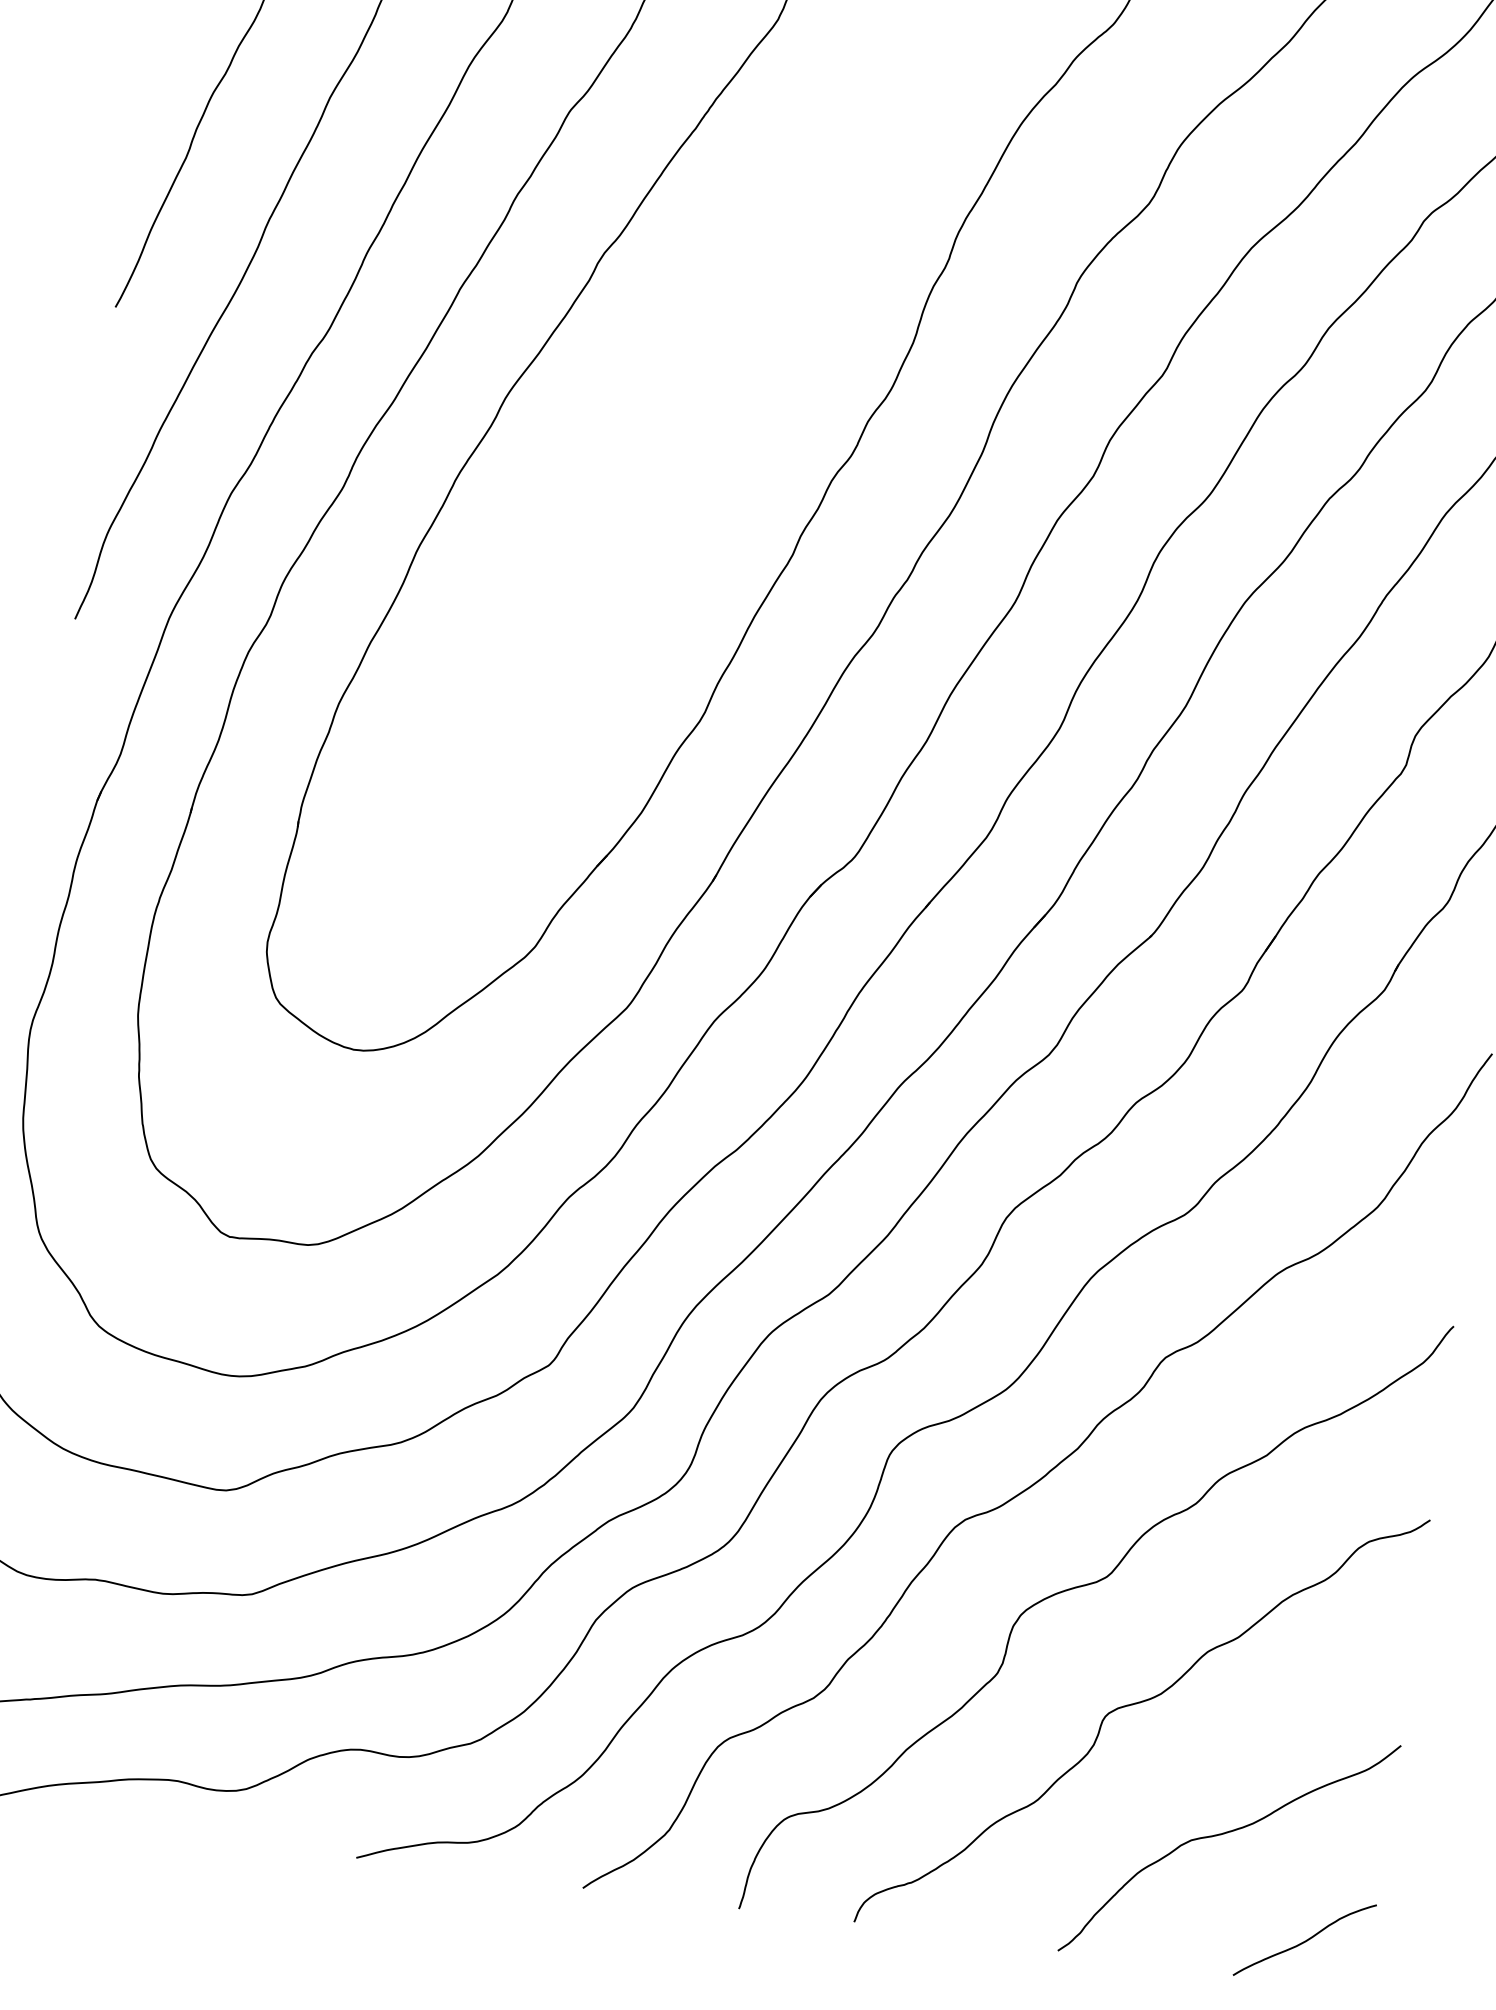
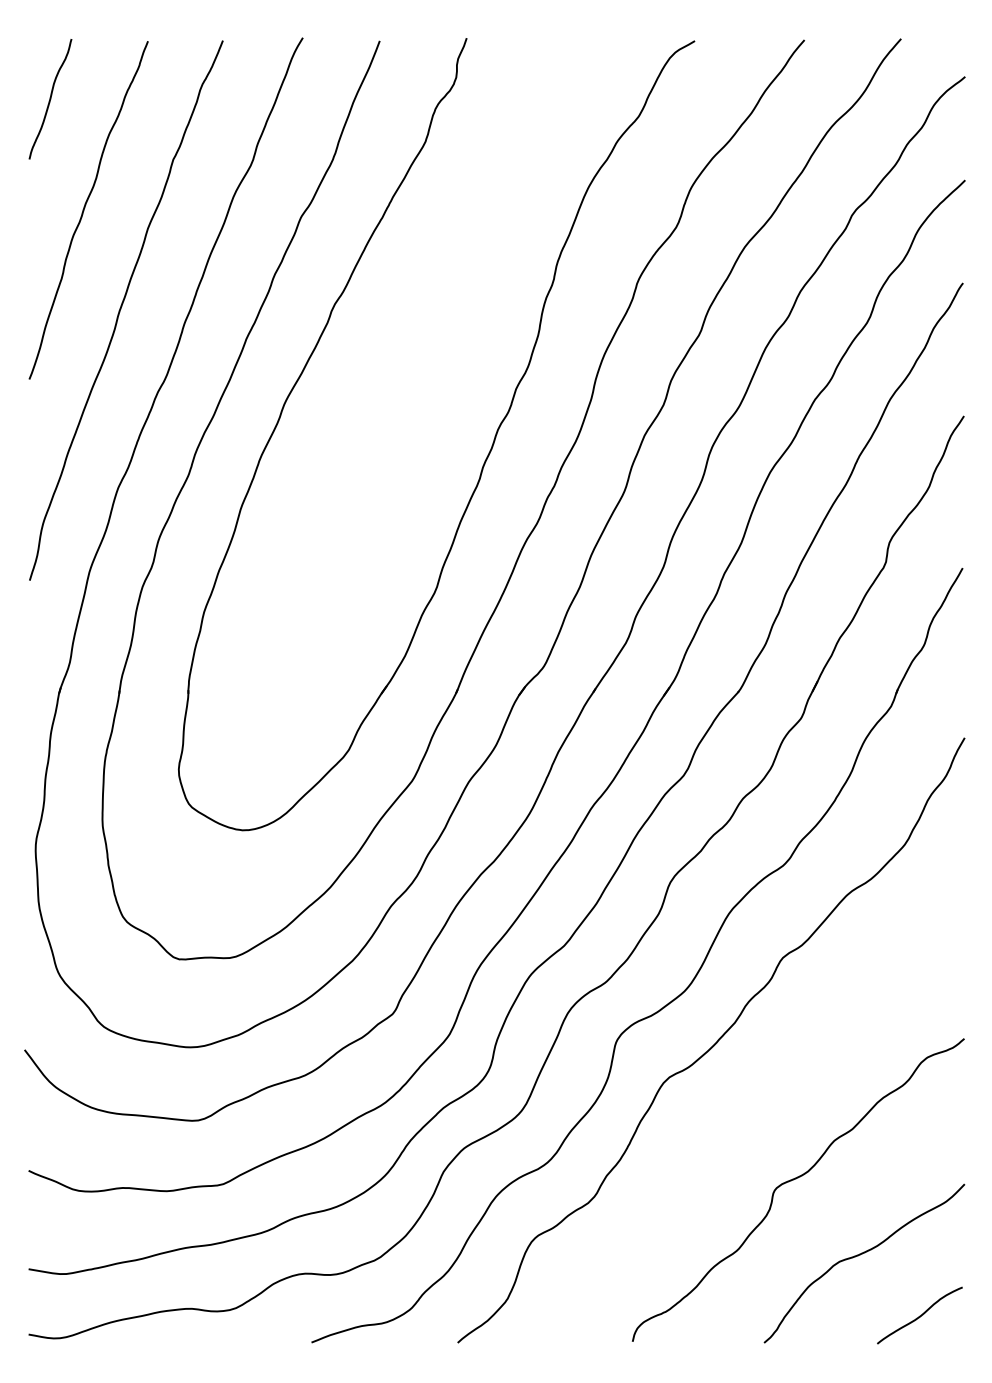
curve: (1087, 1586) -> (752, 1109), removed

